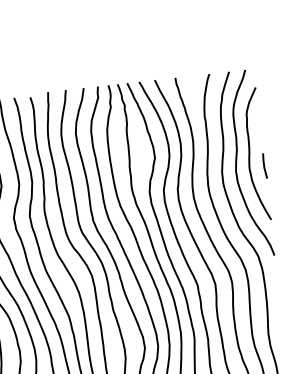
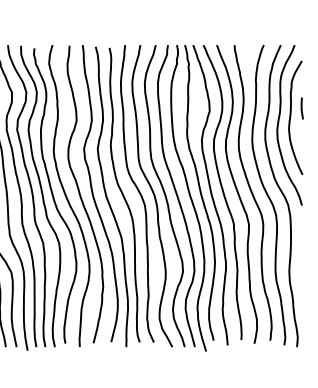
line: (263, 166) -> (301, 108), moved

